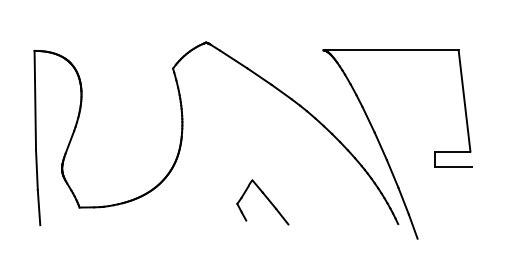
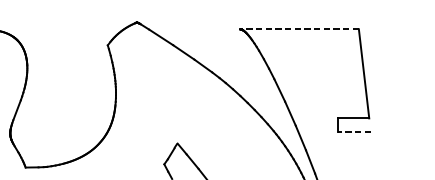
line: (391, 50) -> (299, 29), solid -> dashed
line: (453, 167) -> (354, 132), solid -> dashed

